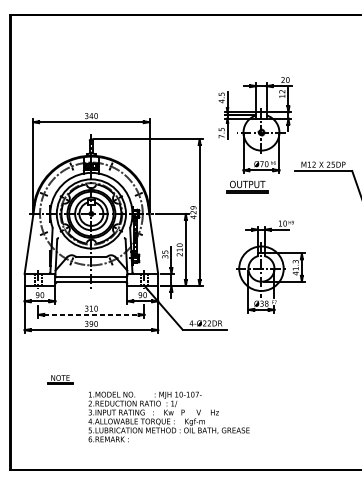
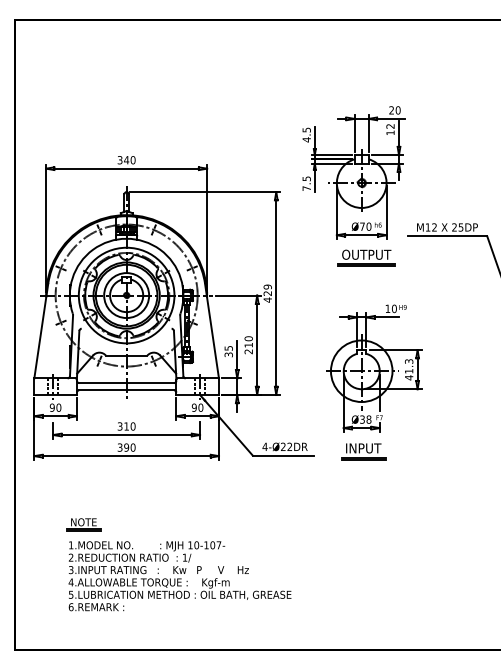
part: (247, 186) -> (366, 257), moved
line: (92, 315) -> (127, 435), dashed -> solid
part: (262, 326) -> (363, 451), added
text: (168, 417) -> (179, 576), moved

